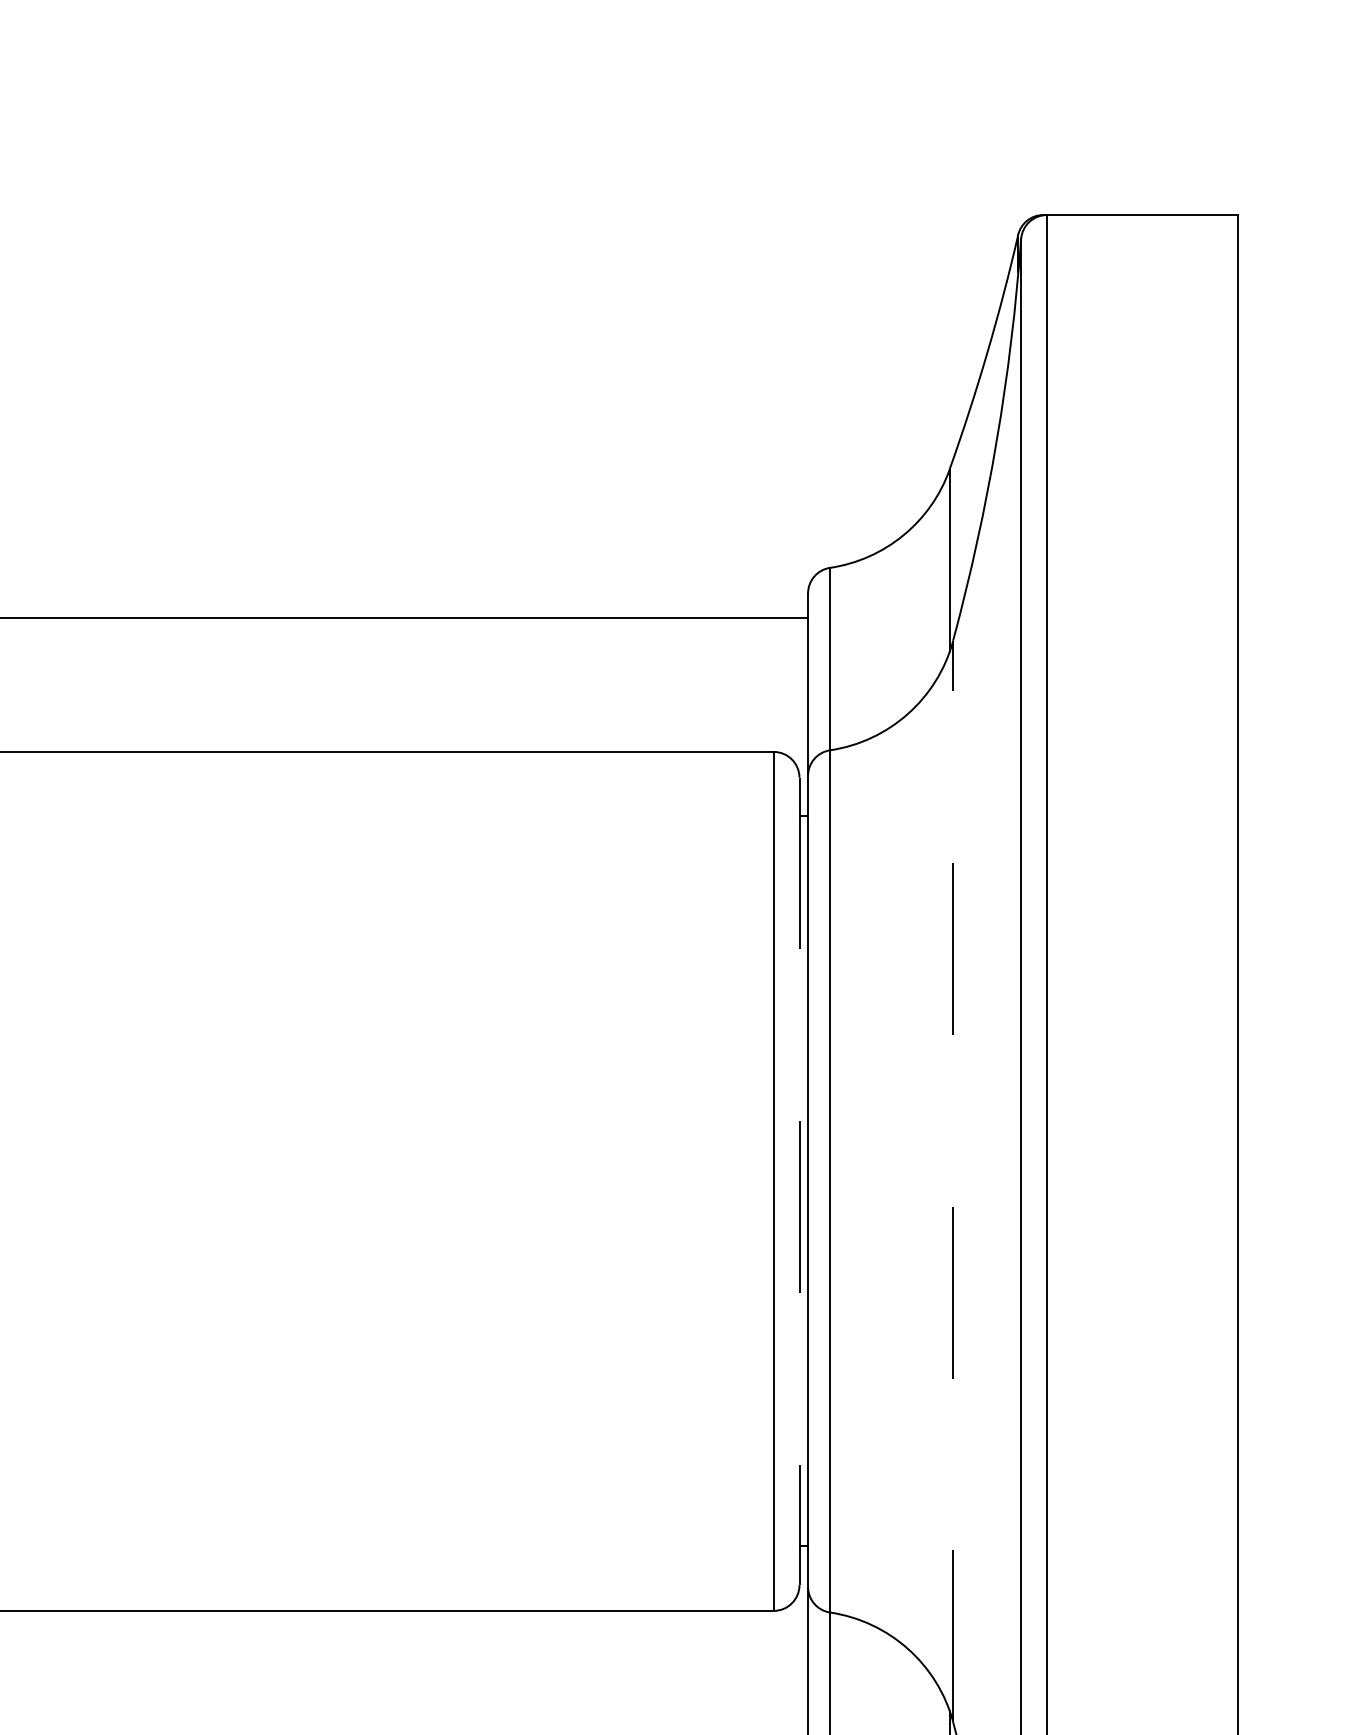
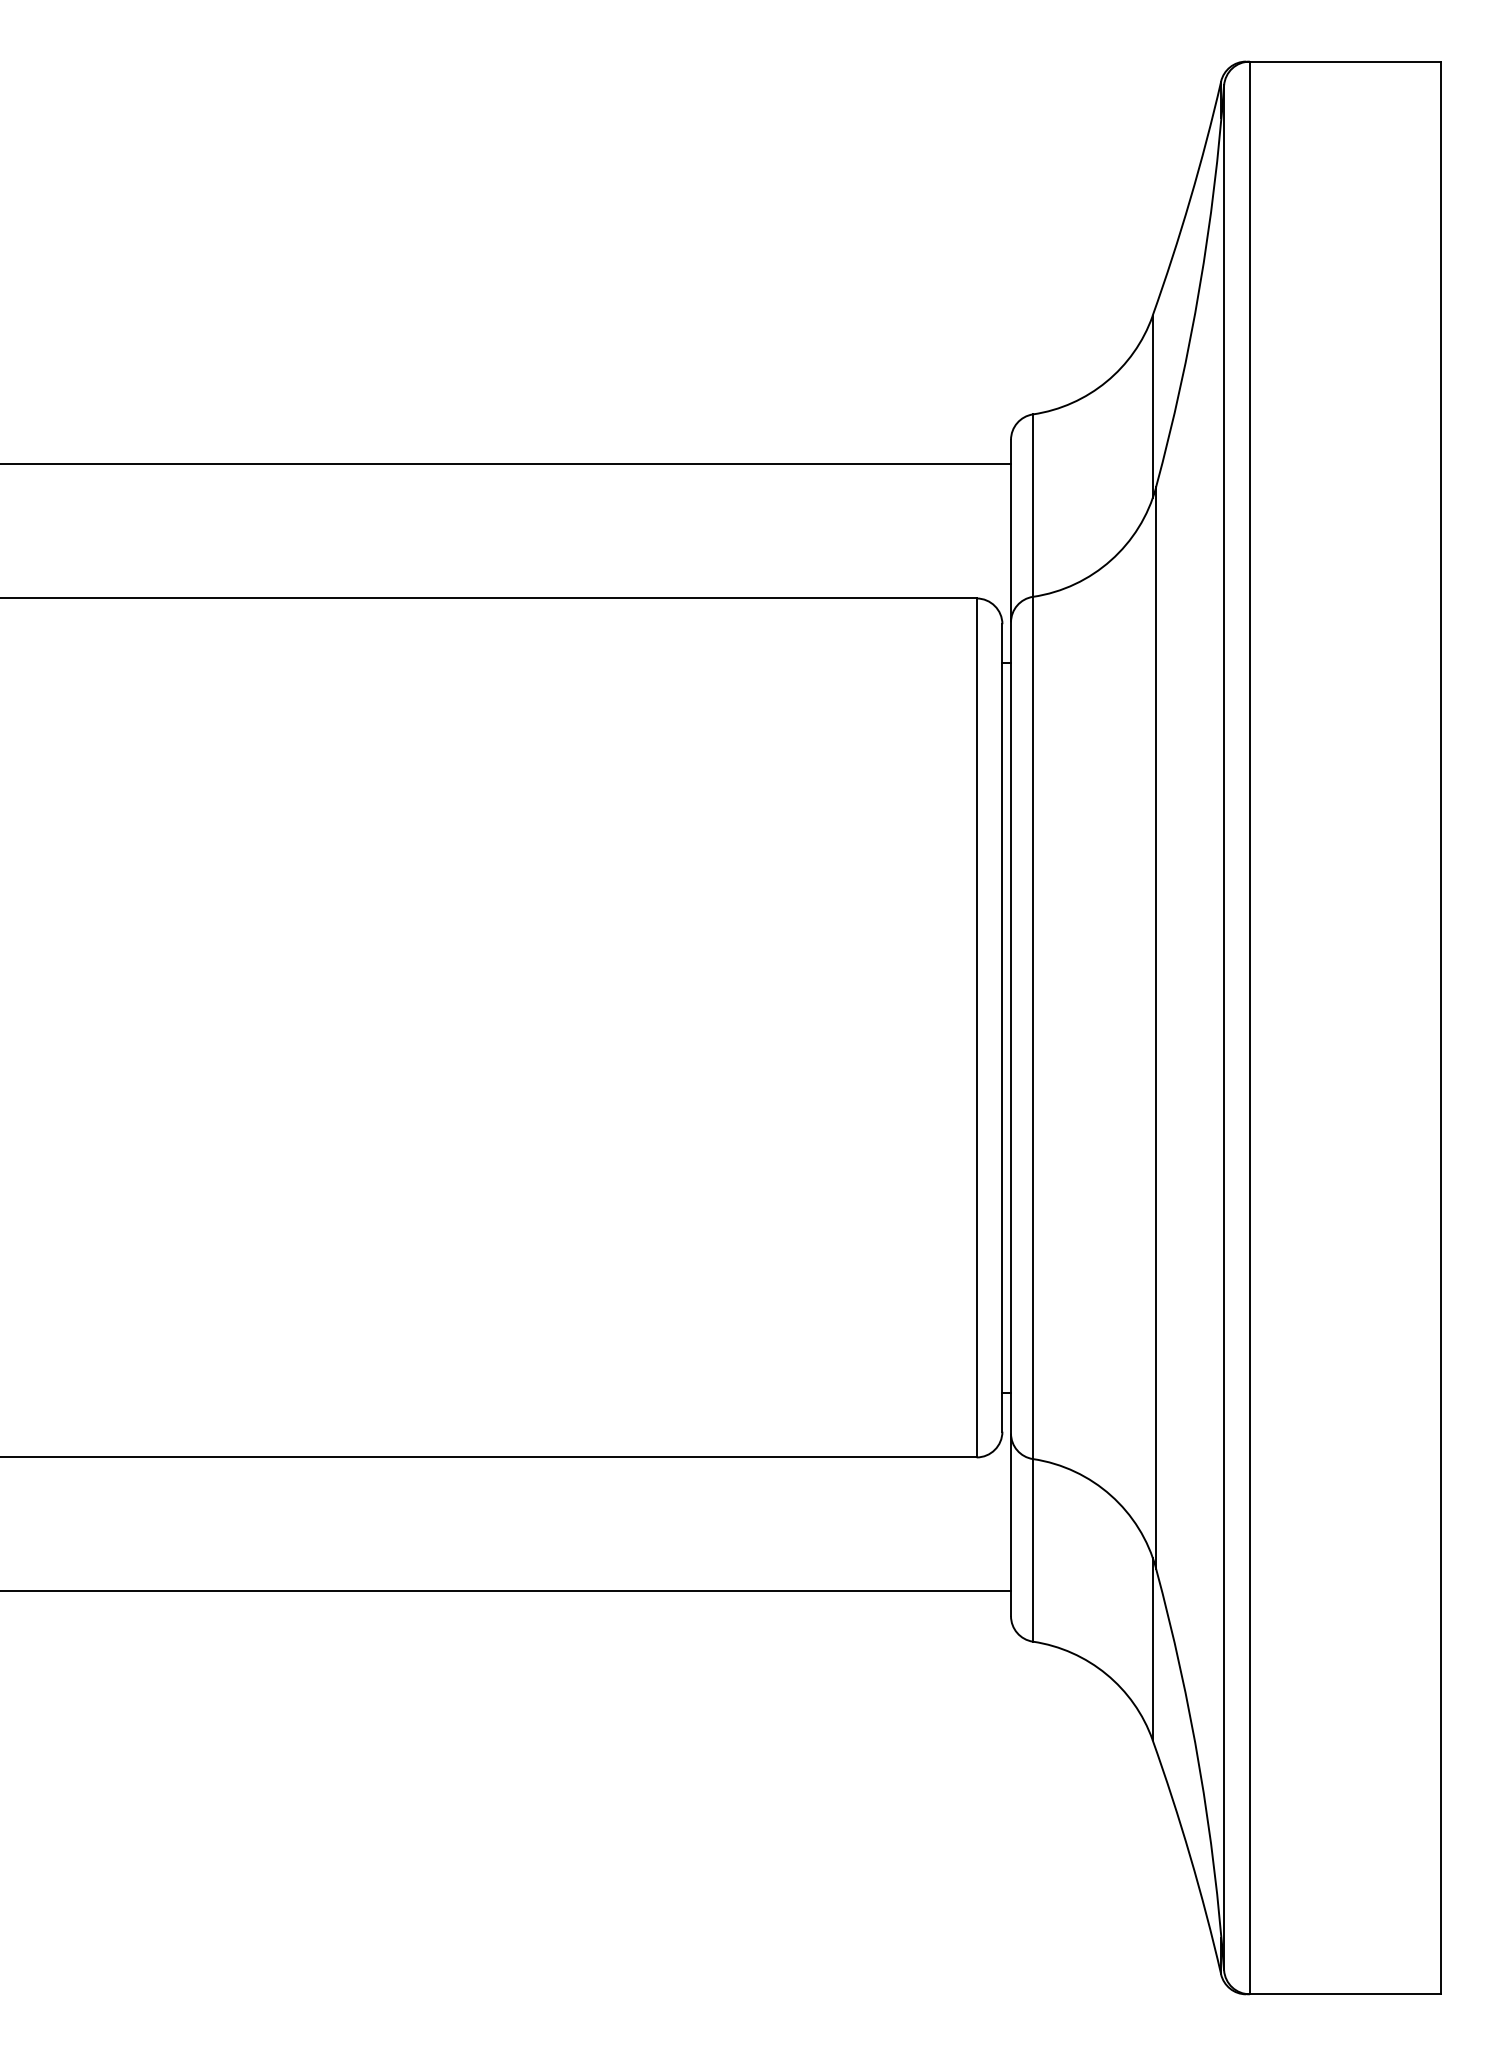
line: (799, 1180) -> (1002, 1027), dashed -> solid
line: (953, 1180) -> (1156, 1027), dashed -> solid

